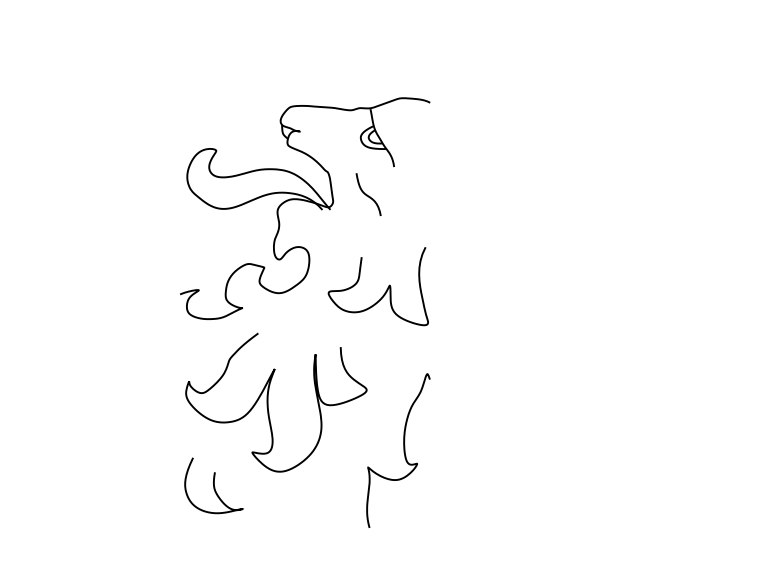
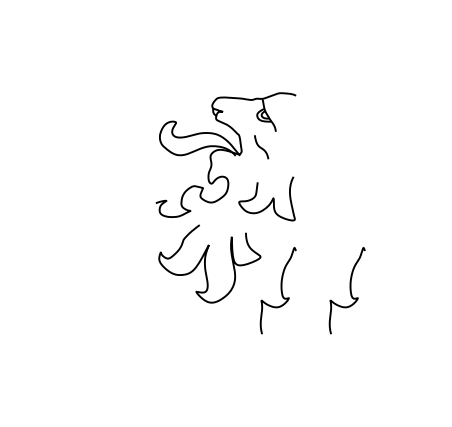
curve: (525, 450) -> (349, 290), added
curve: (213, 485) -> (174, 310), removed

